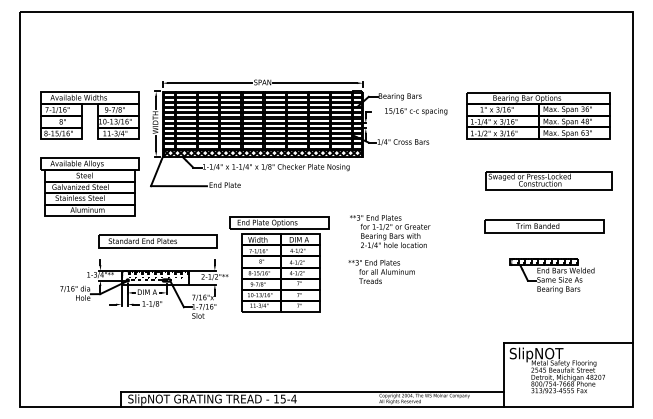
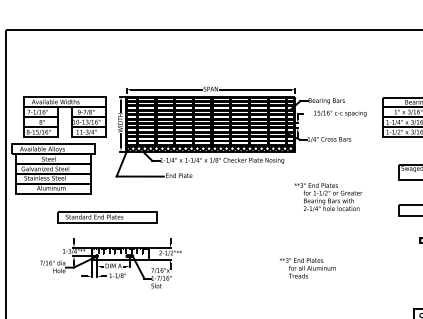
part: (89, 186) -> (52, 168), moved
text: (390, 231) -> (328, 197), moved
part: (157, 241) -> (106, 217), moved
part: (279, 264) -> (225, 242), removed
text: (381, 271) -> (307, 267), moved

